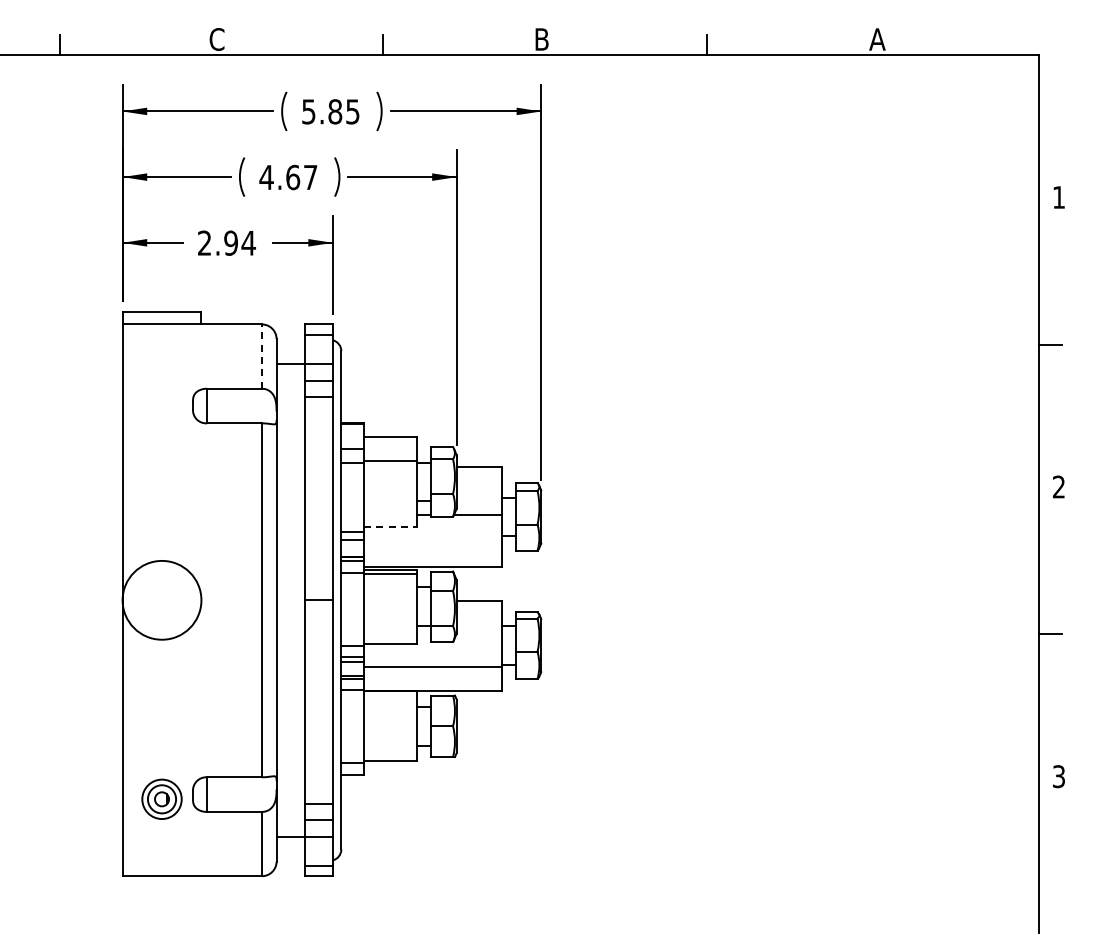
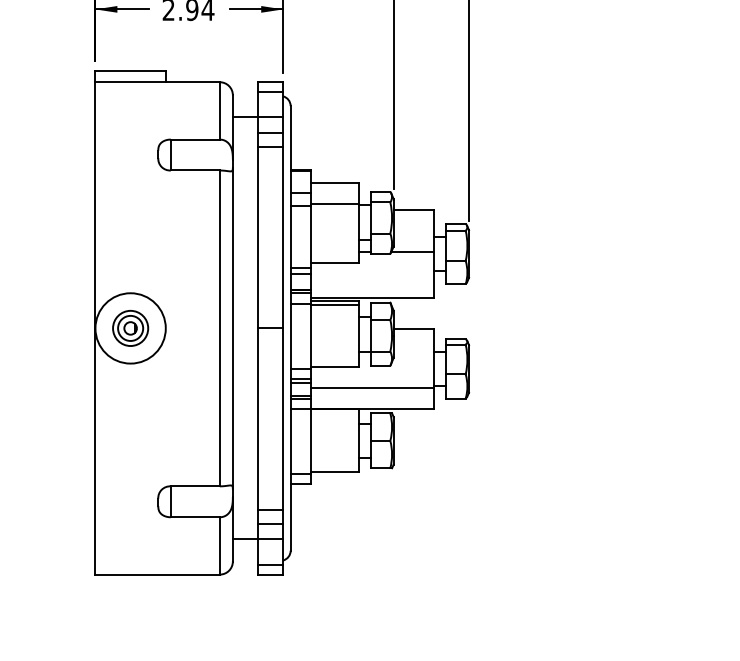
line: (261, 356) -> (219, 110), dashed -> solid
line: (390, 527) -> (334, 263), dashed -> solid
part: (161, 798) -> (130, 327), moved

